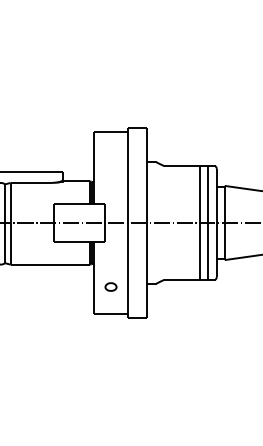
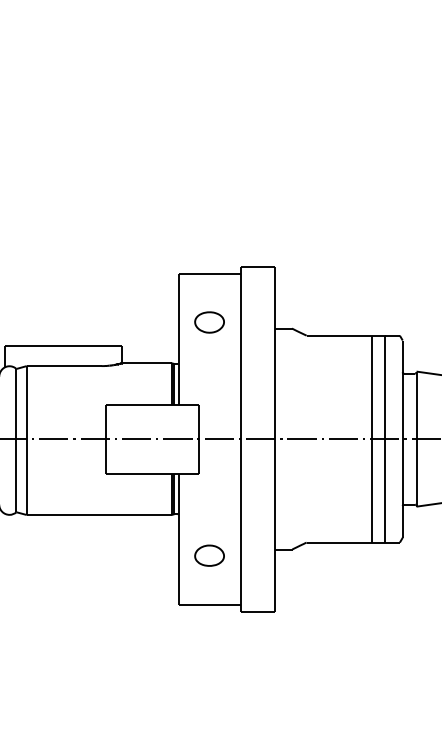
part: (110, 158) -> (208, 321), added
part: (110, 286) -> (208, 554), size x1.43

